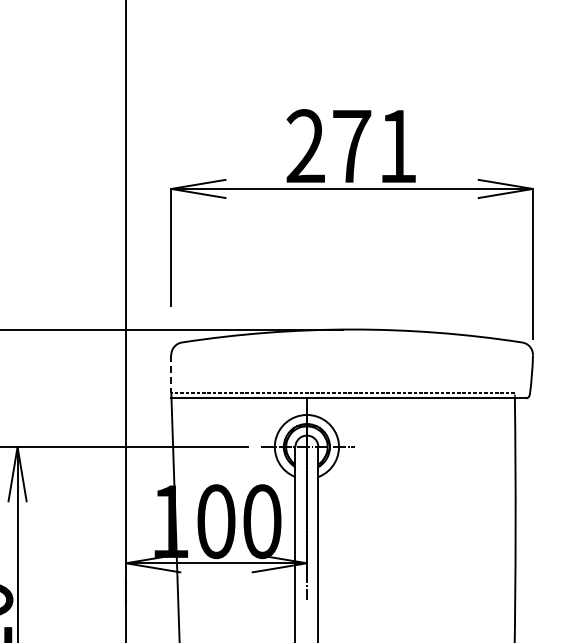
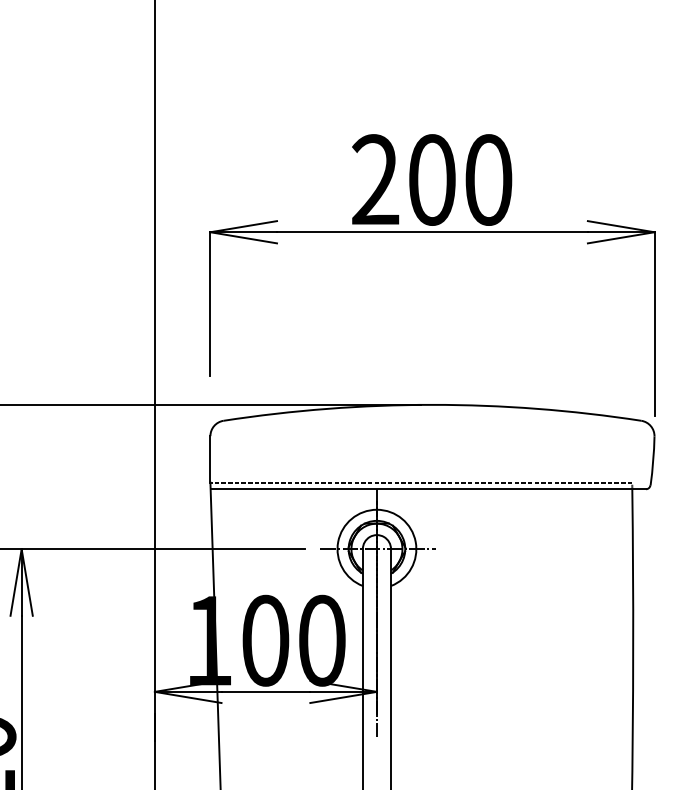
text: (374, 146) -> (459, 180), 271 -> 200
line: (171, 373) -> (210, 458), dashed -> solid

